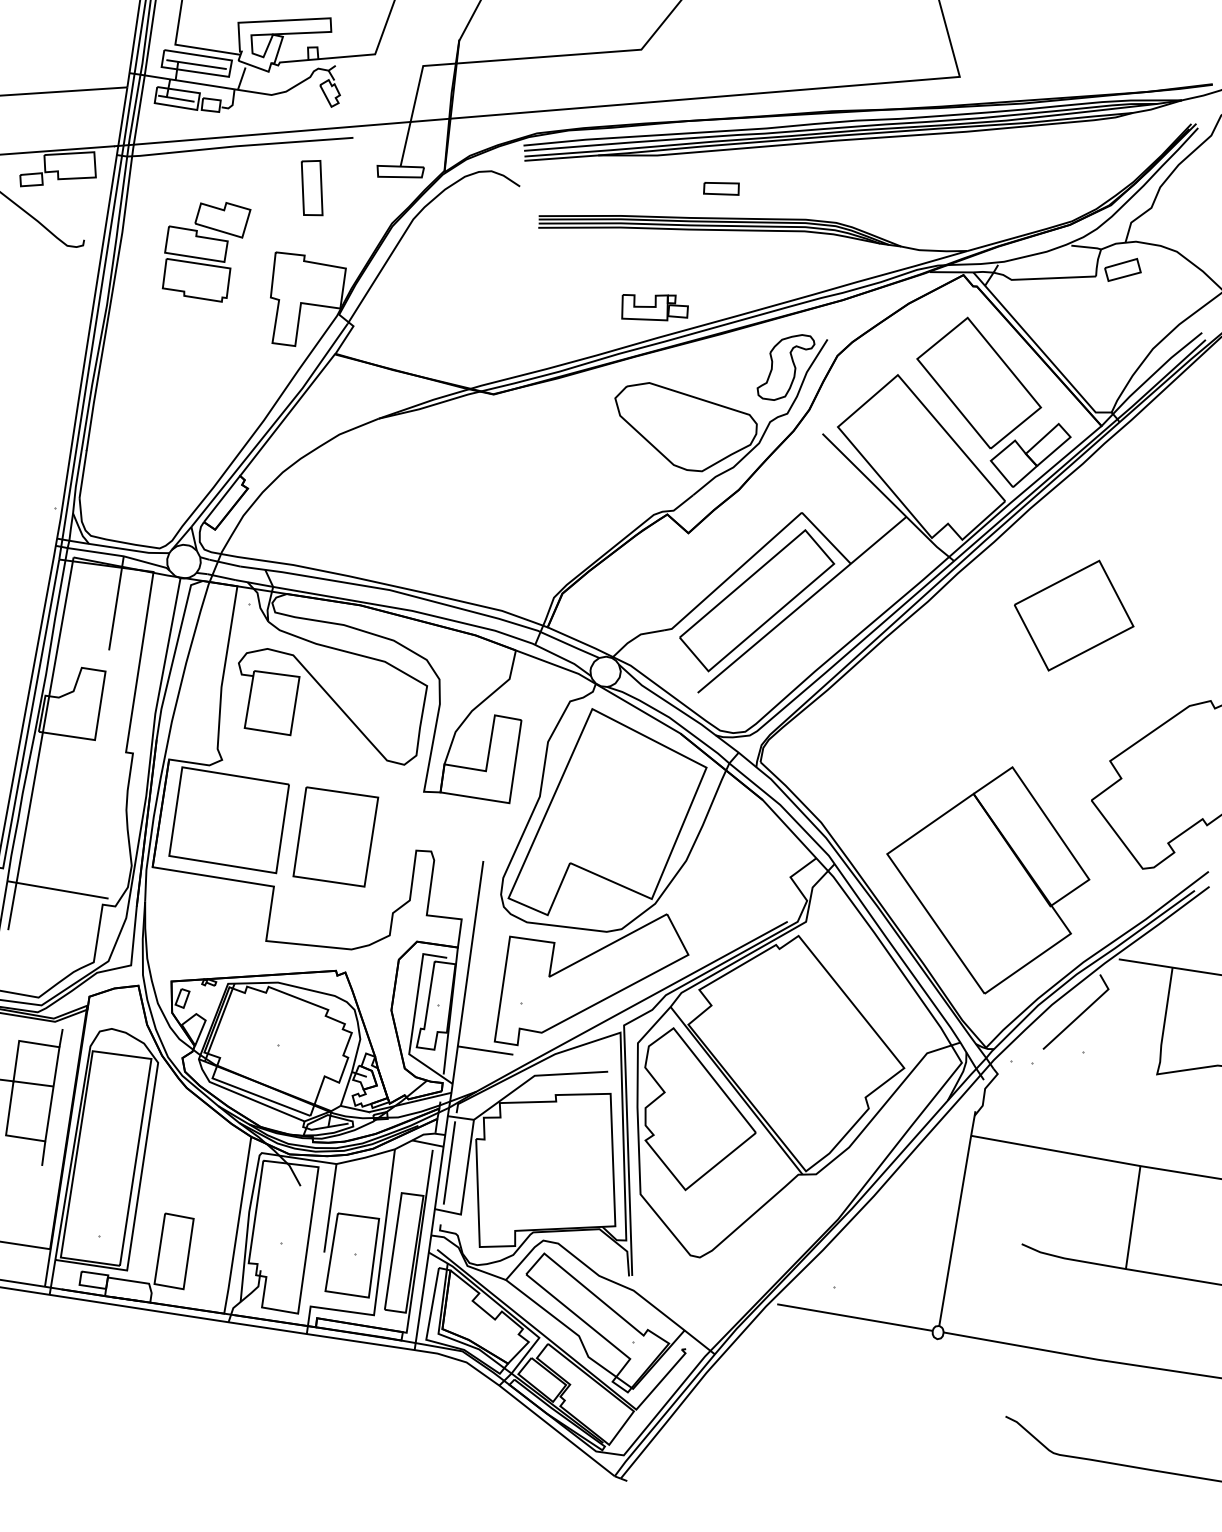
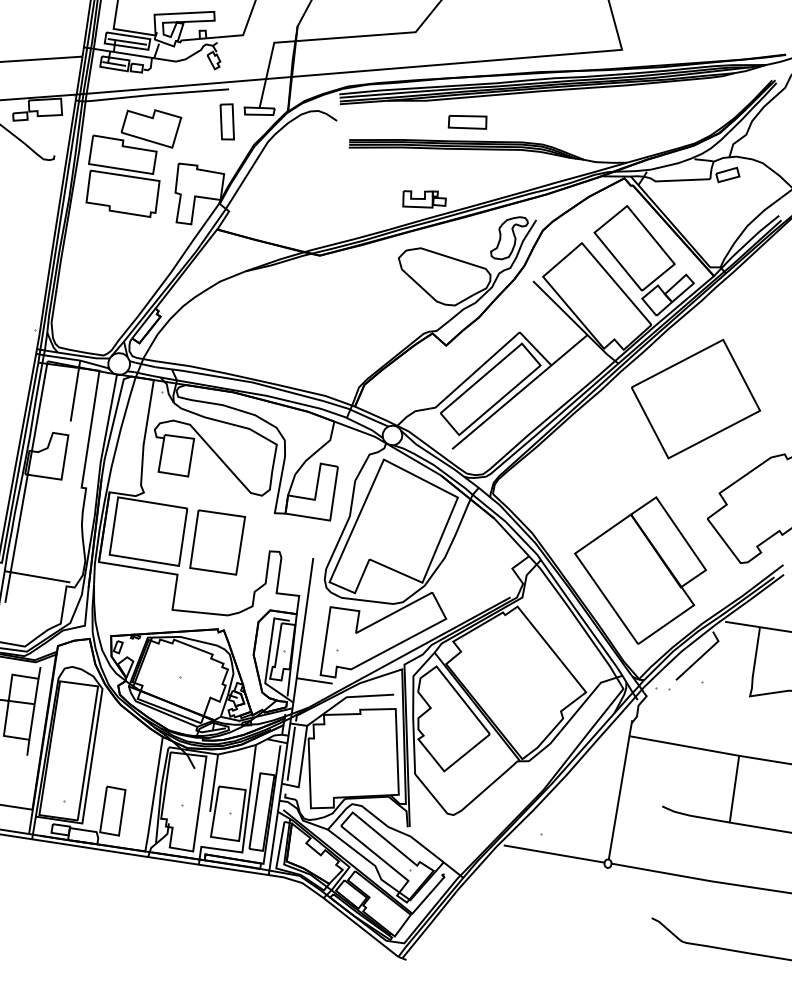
part: (310, 187) -> (226, 121), moved
part: (721, 188) -> (467, 122), size x1.67
part: (206, 252) -> (133, 163), size x1.67
part: (1074, 614) -> (696, 398), size x1.67

